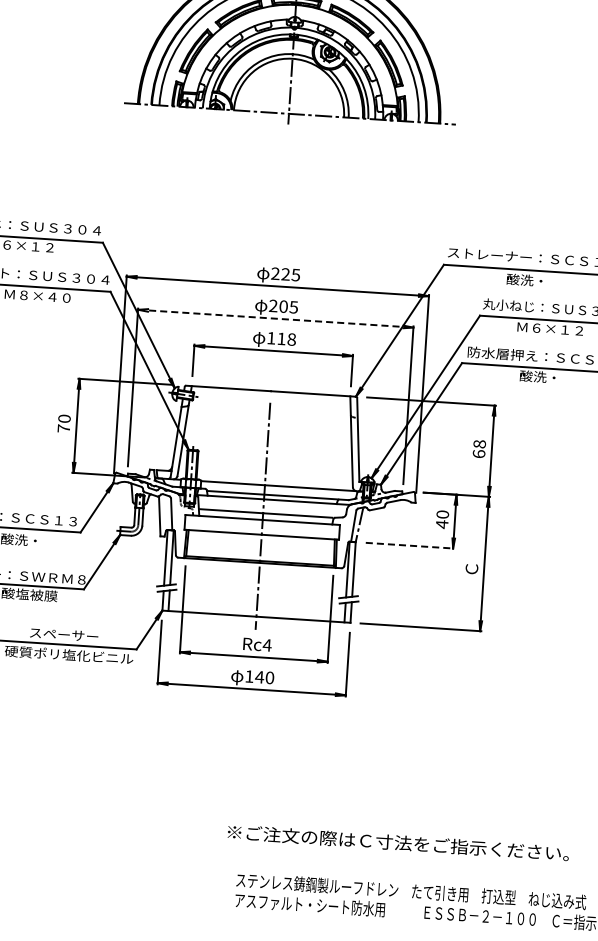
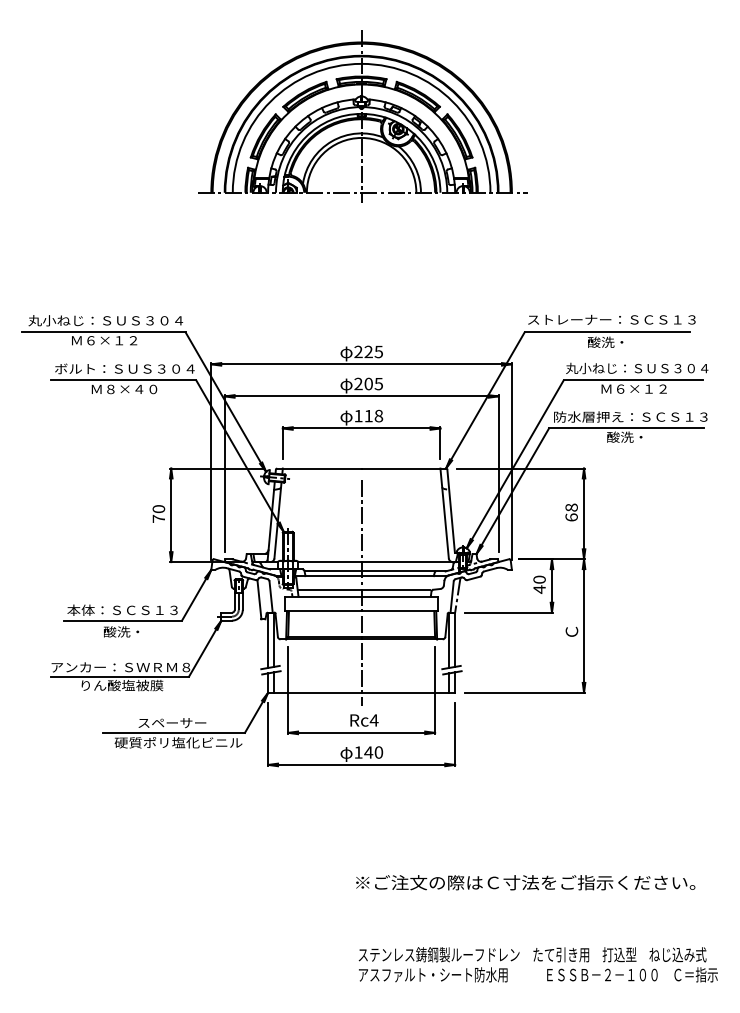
line: (275, 318) -> (361, 396), dashed -> solid
line: (410, 545) -> (509, 612), dashed -> solid
text: (398, 842) -> (525, 882), moved

